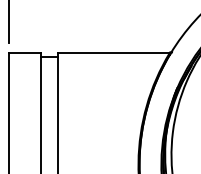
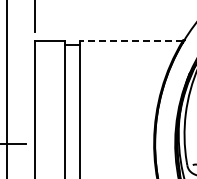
line: (113, 53) -> (131, 41), solid -> dashed

